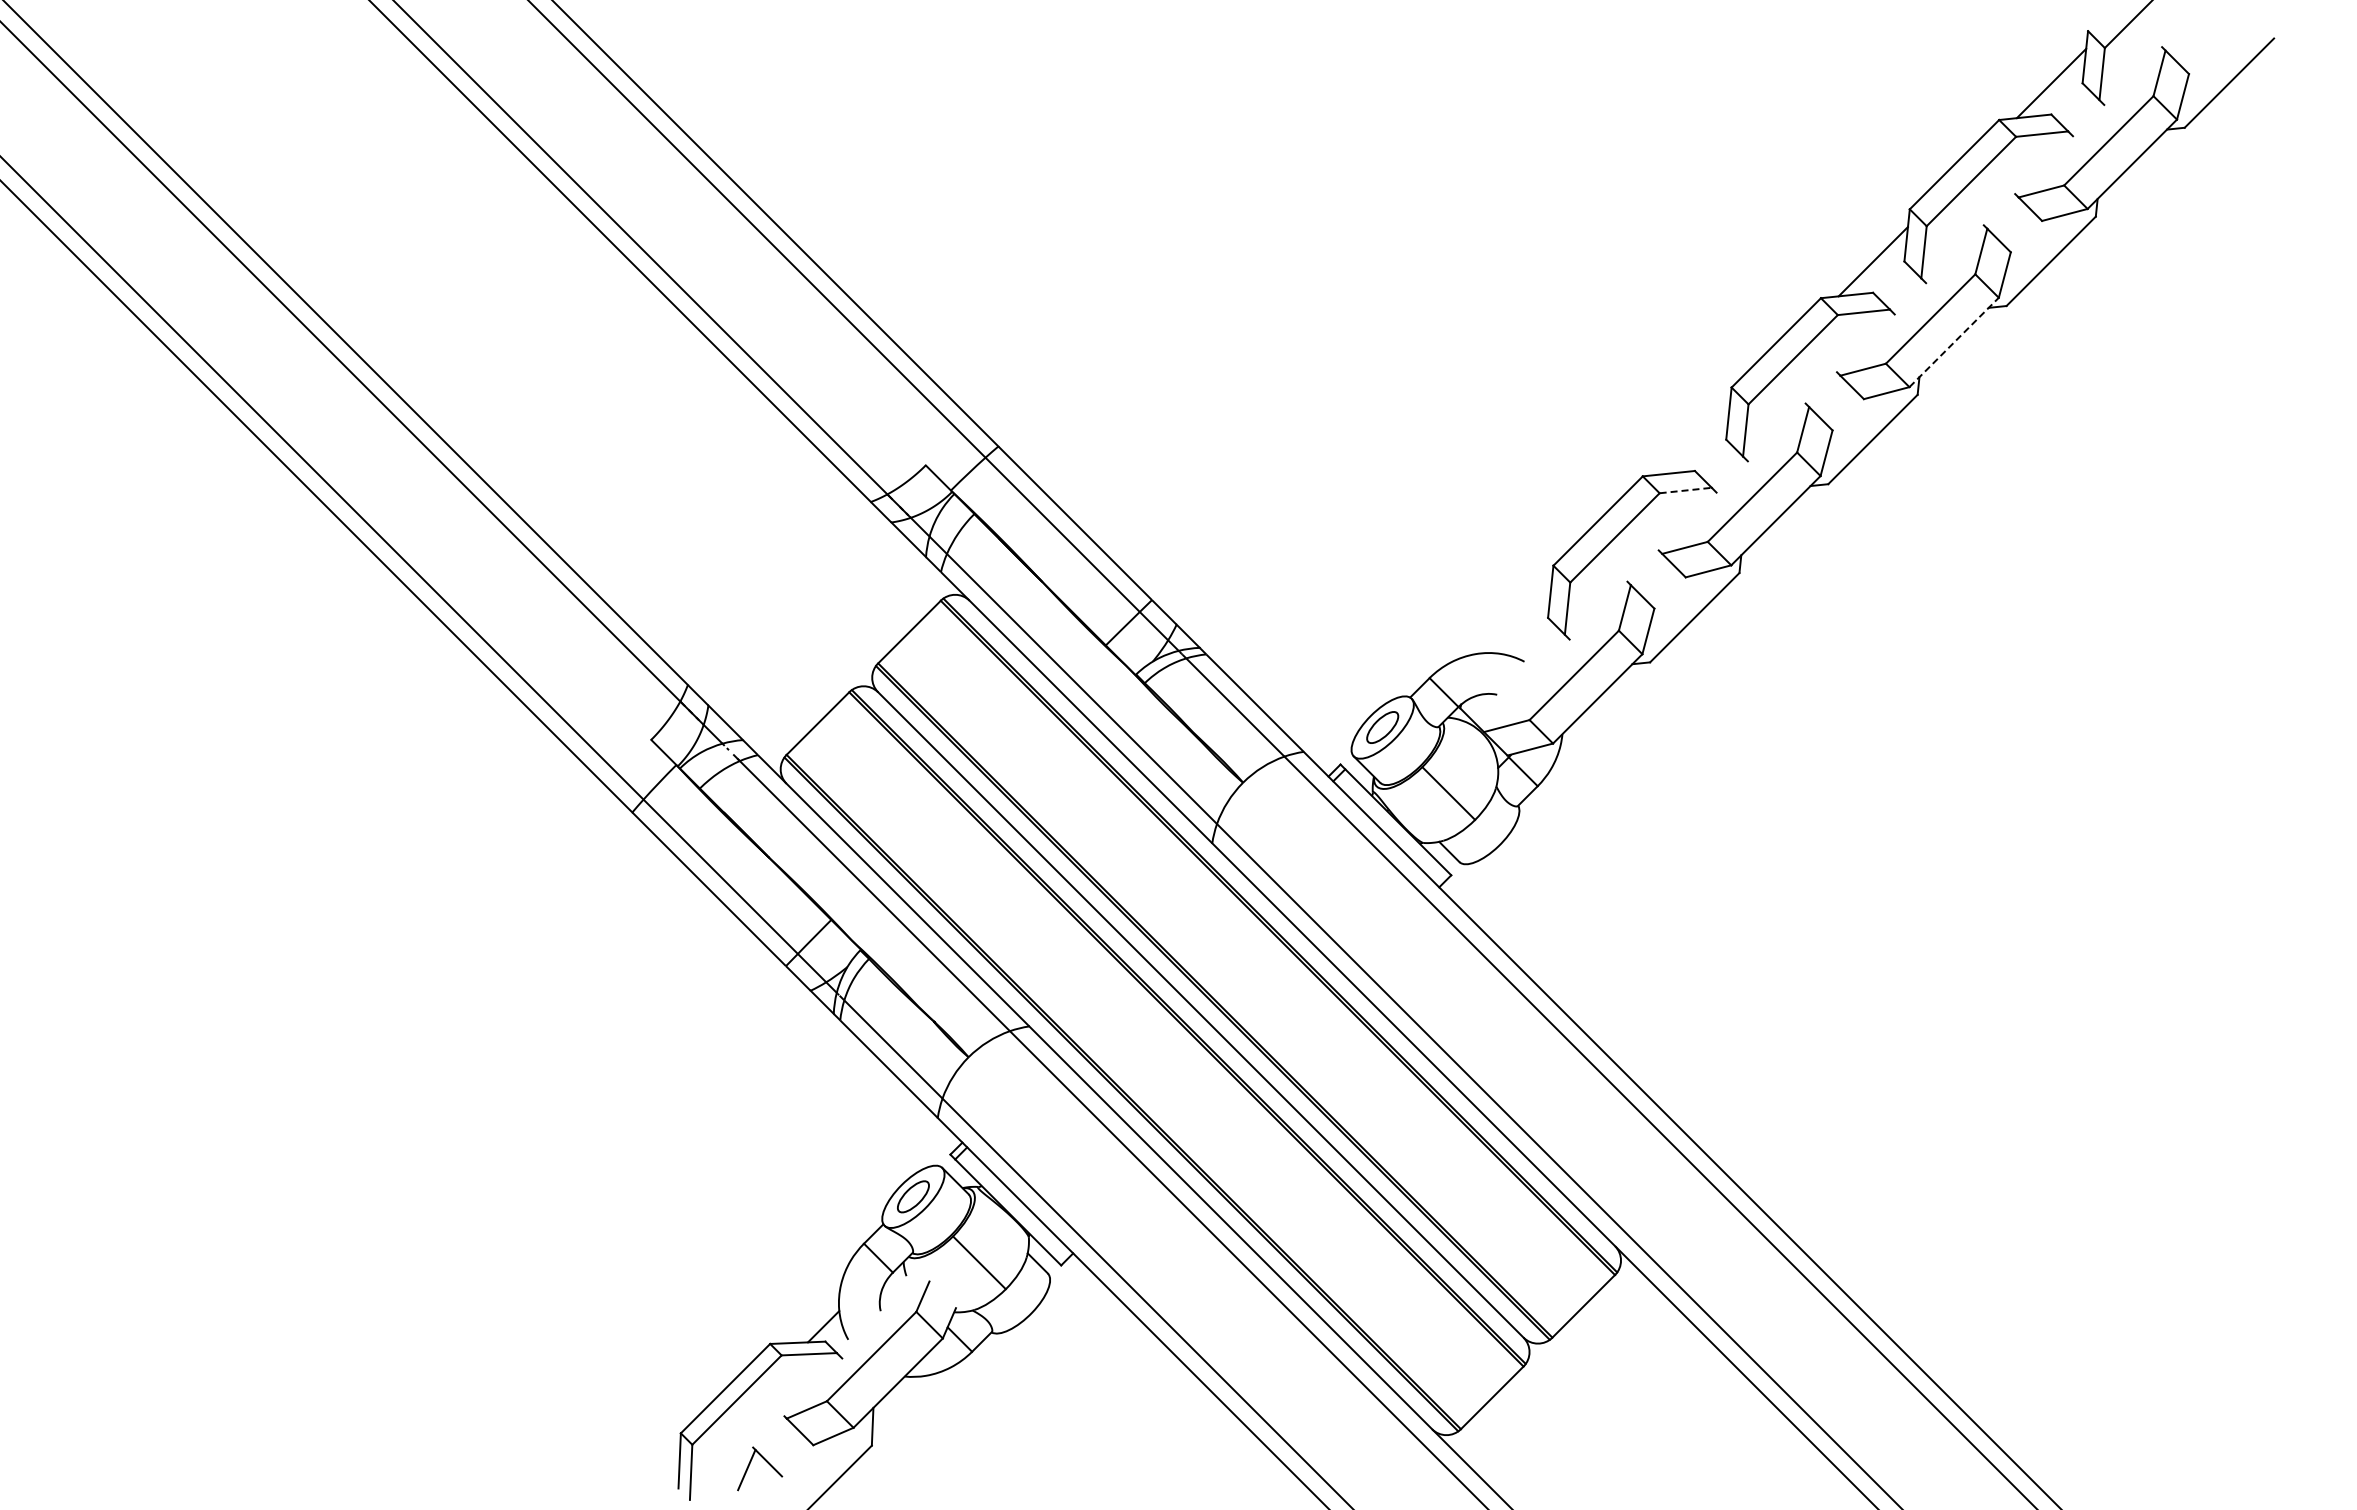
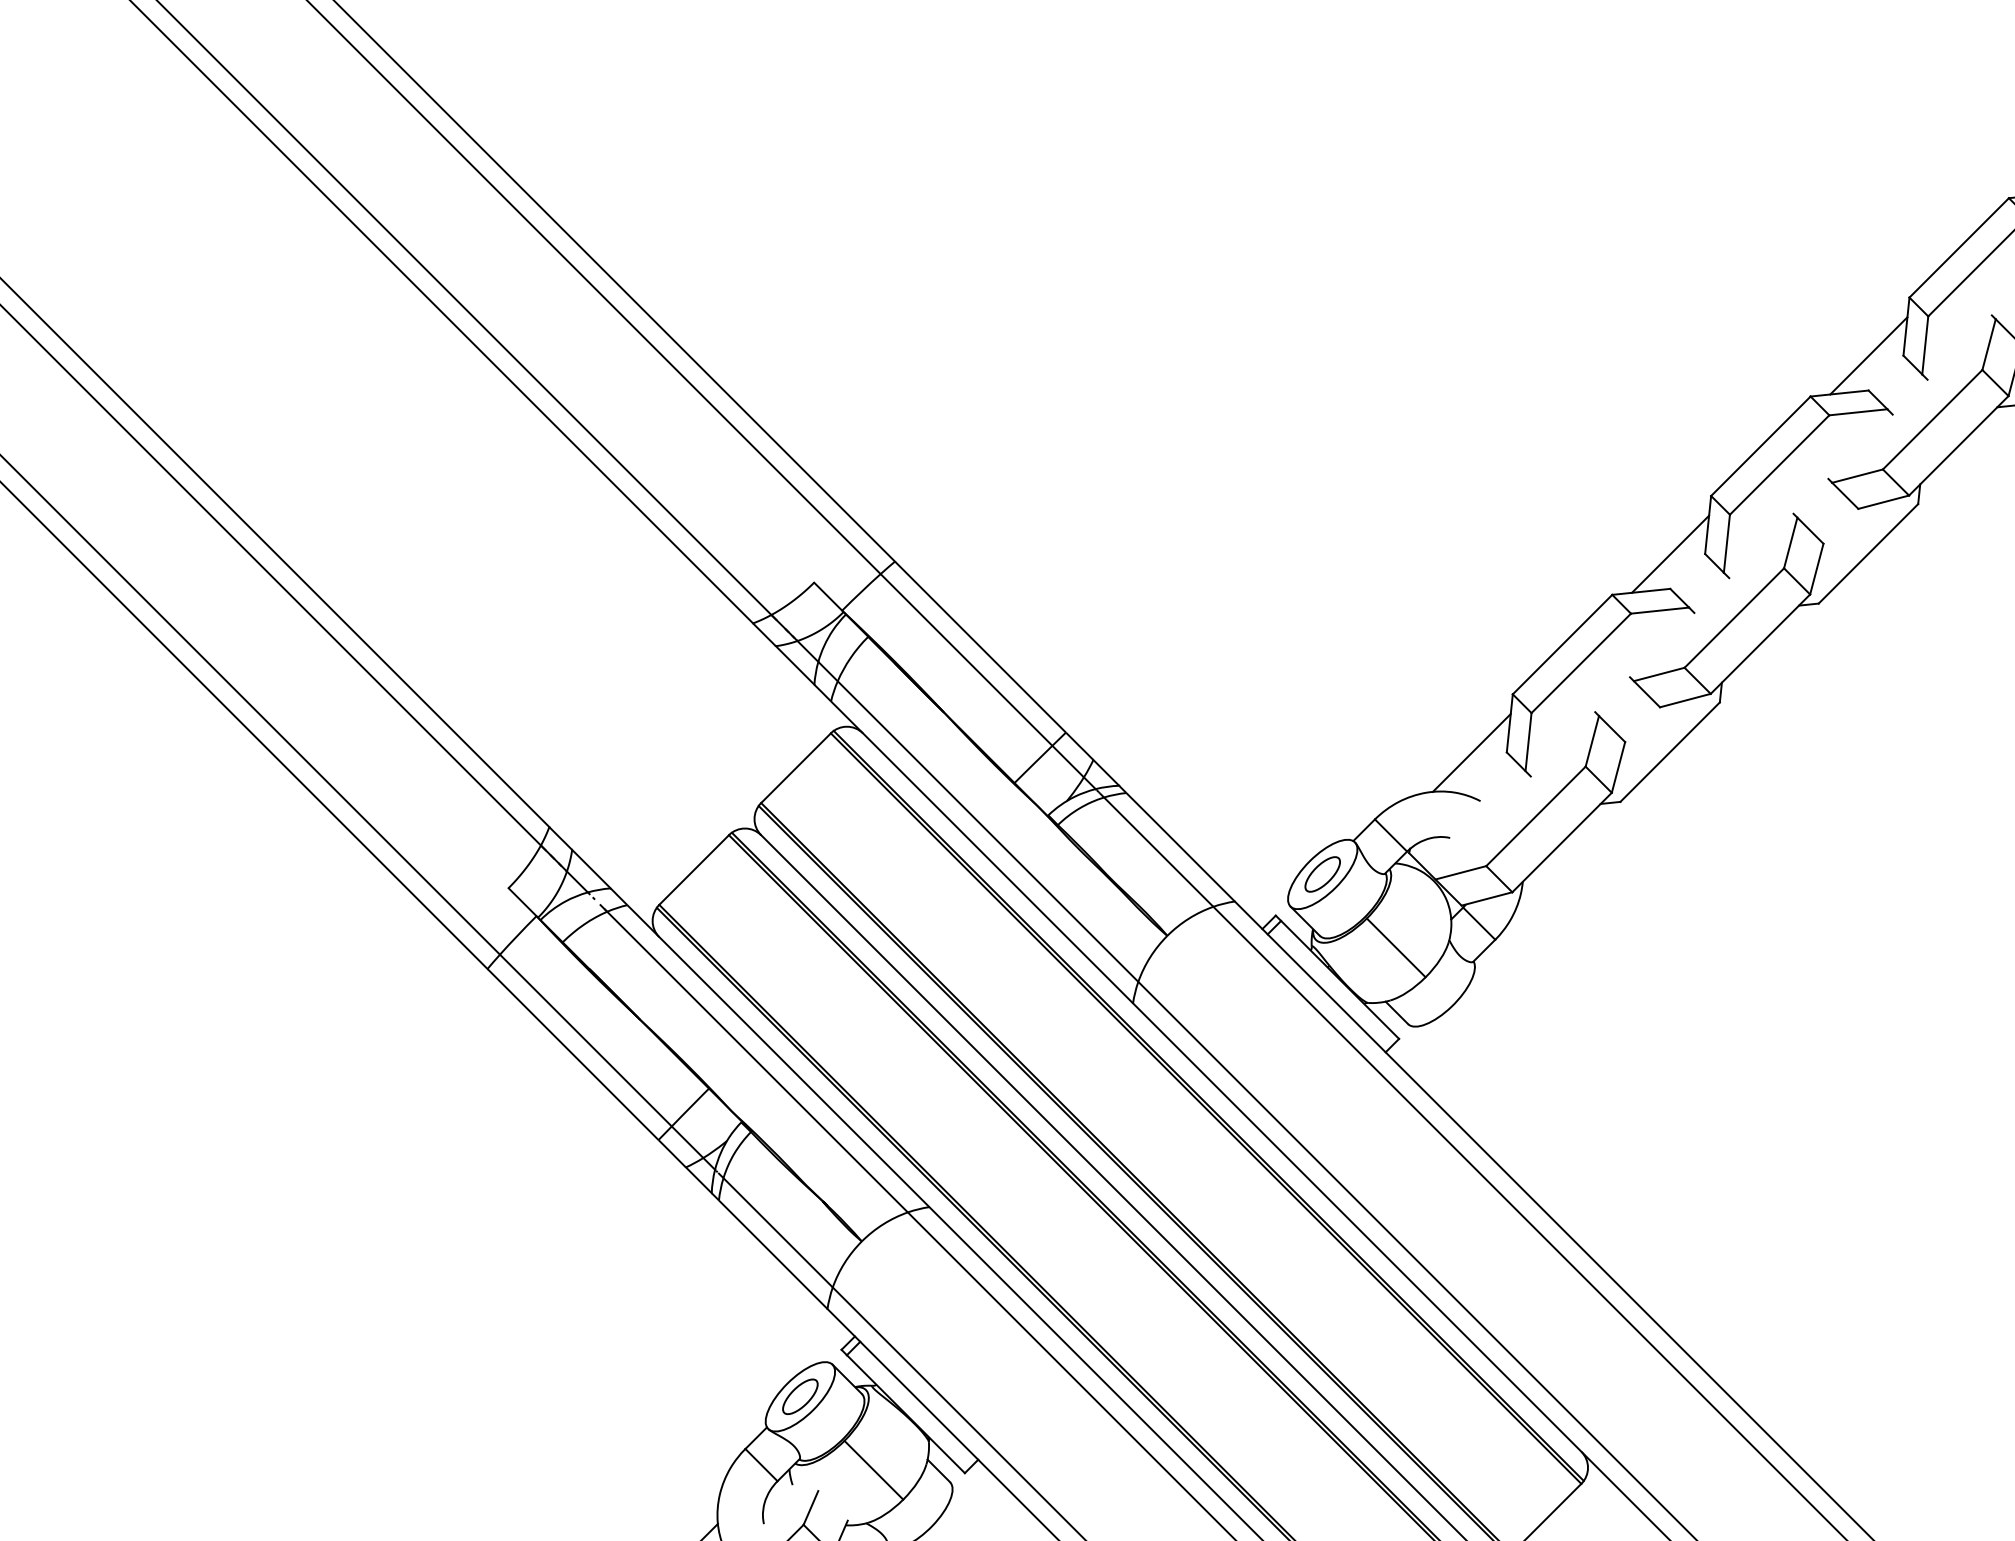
line: (1954, 342) -> (1959, 445), dashed -> solid
line: (1694, 439) -> (1669, 553), added
line: (1686, 490) -> (1660, 610), dashed -> solid
line: (1516, 618) -> (1471, 753), added

